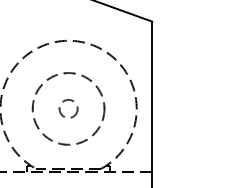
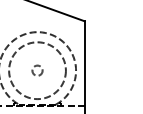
circle: (68, 108) -> (37, 70), size x1.4

